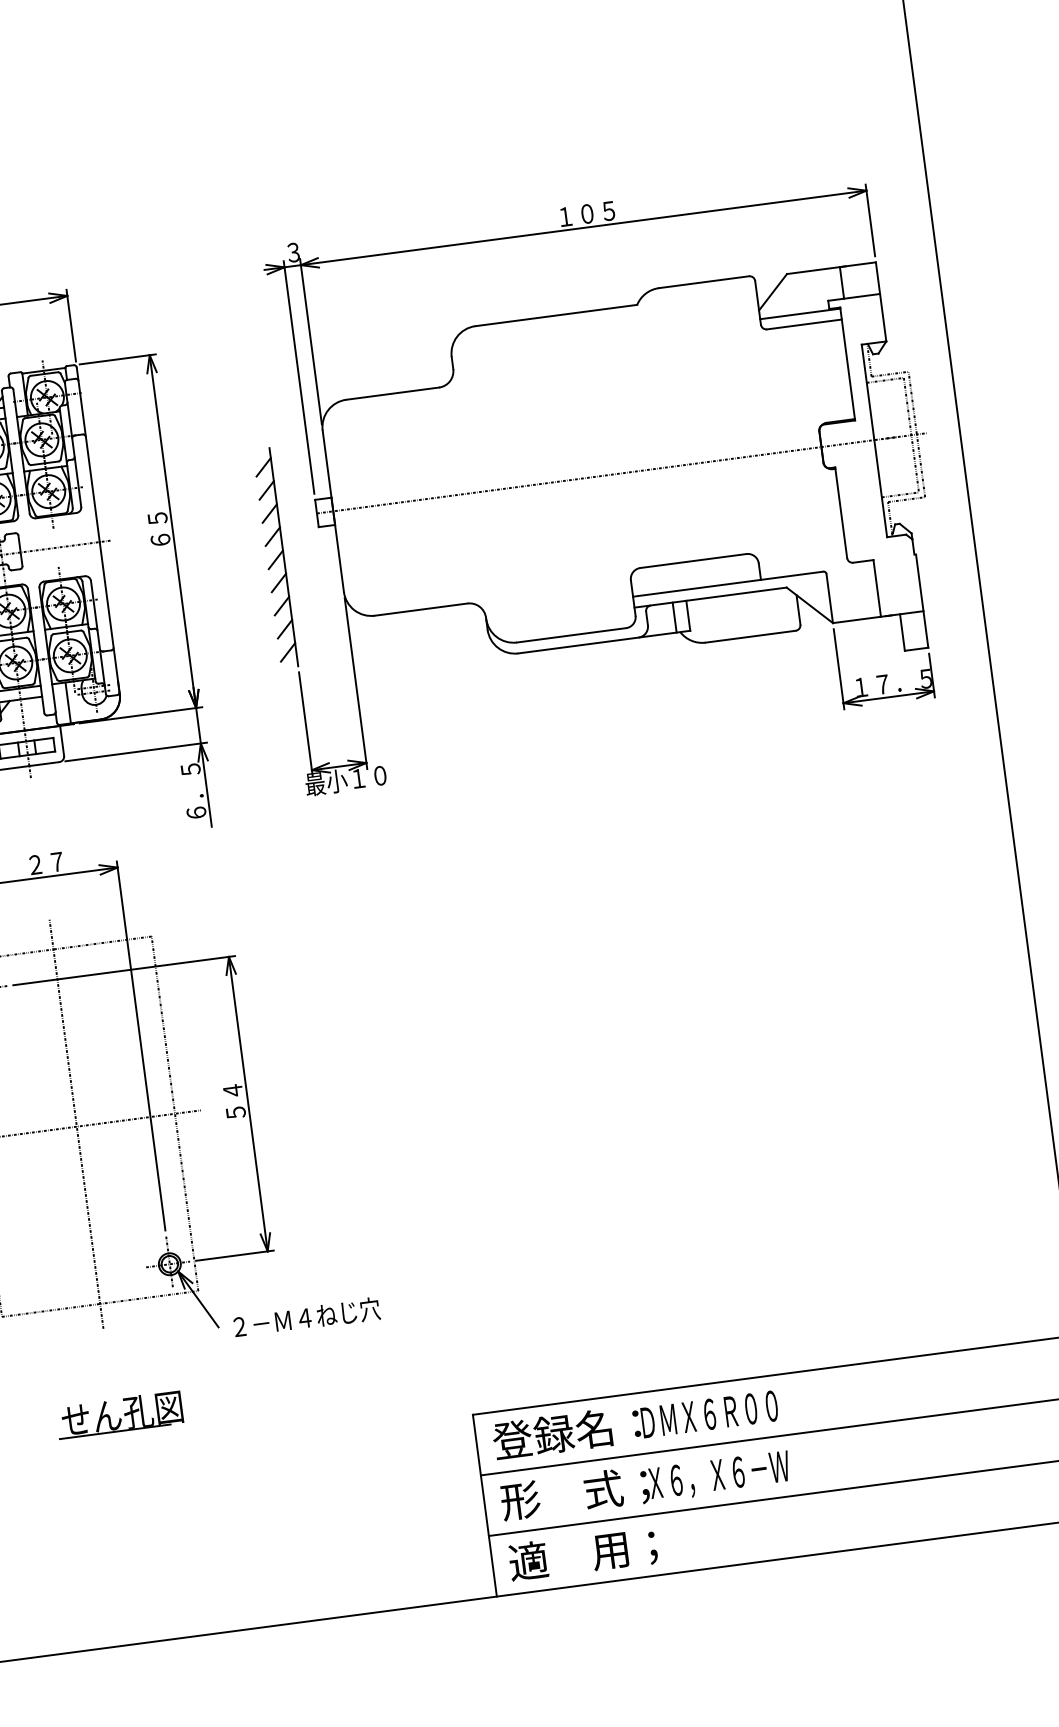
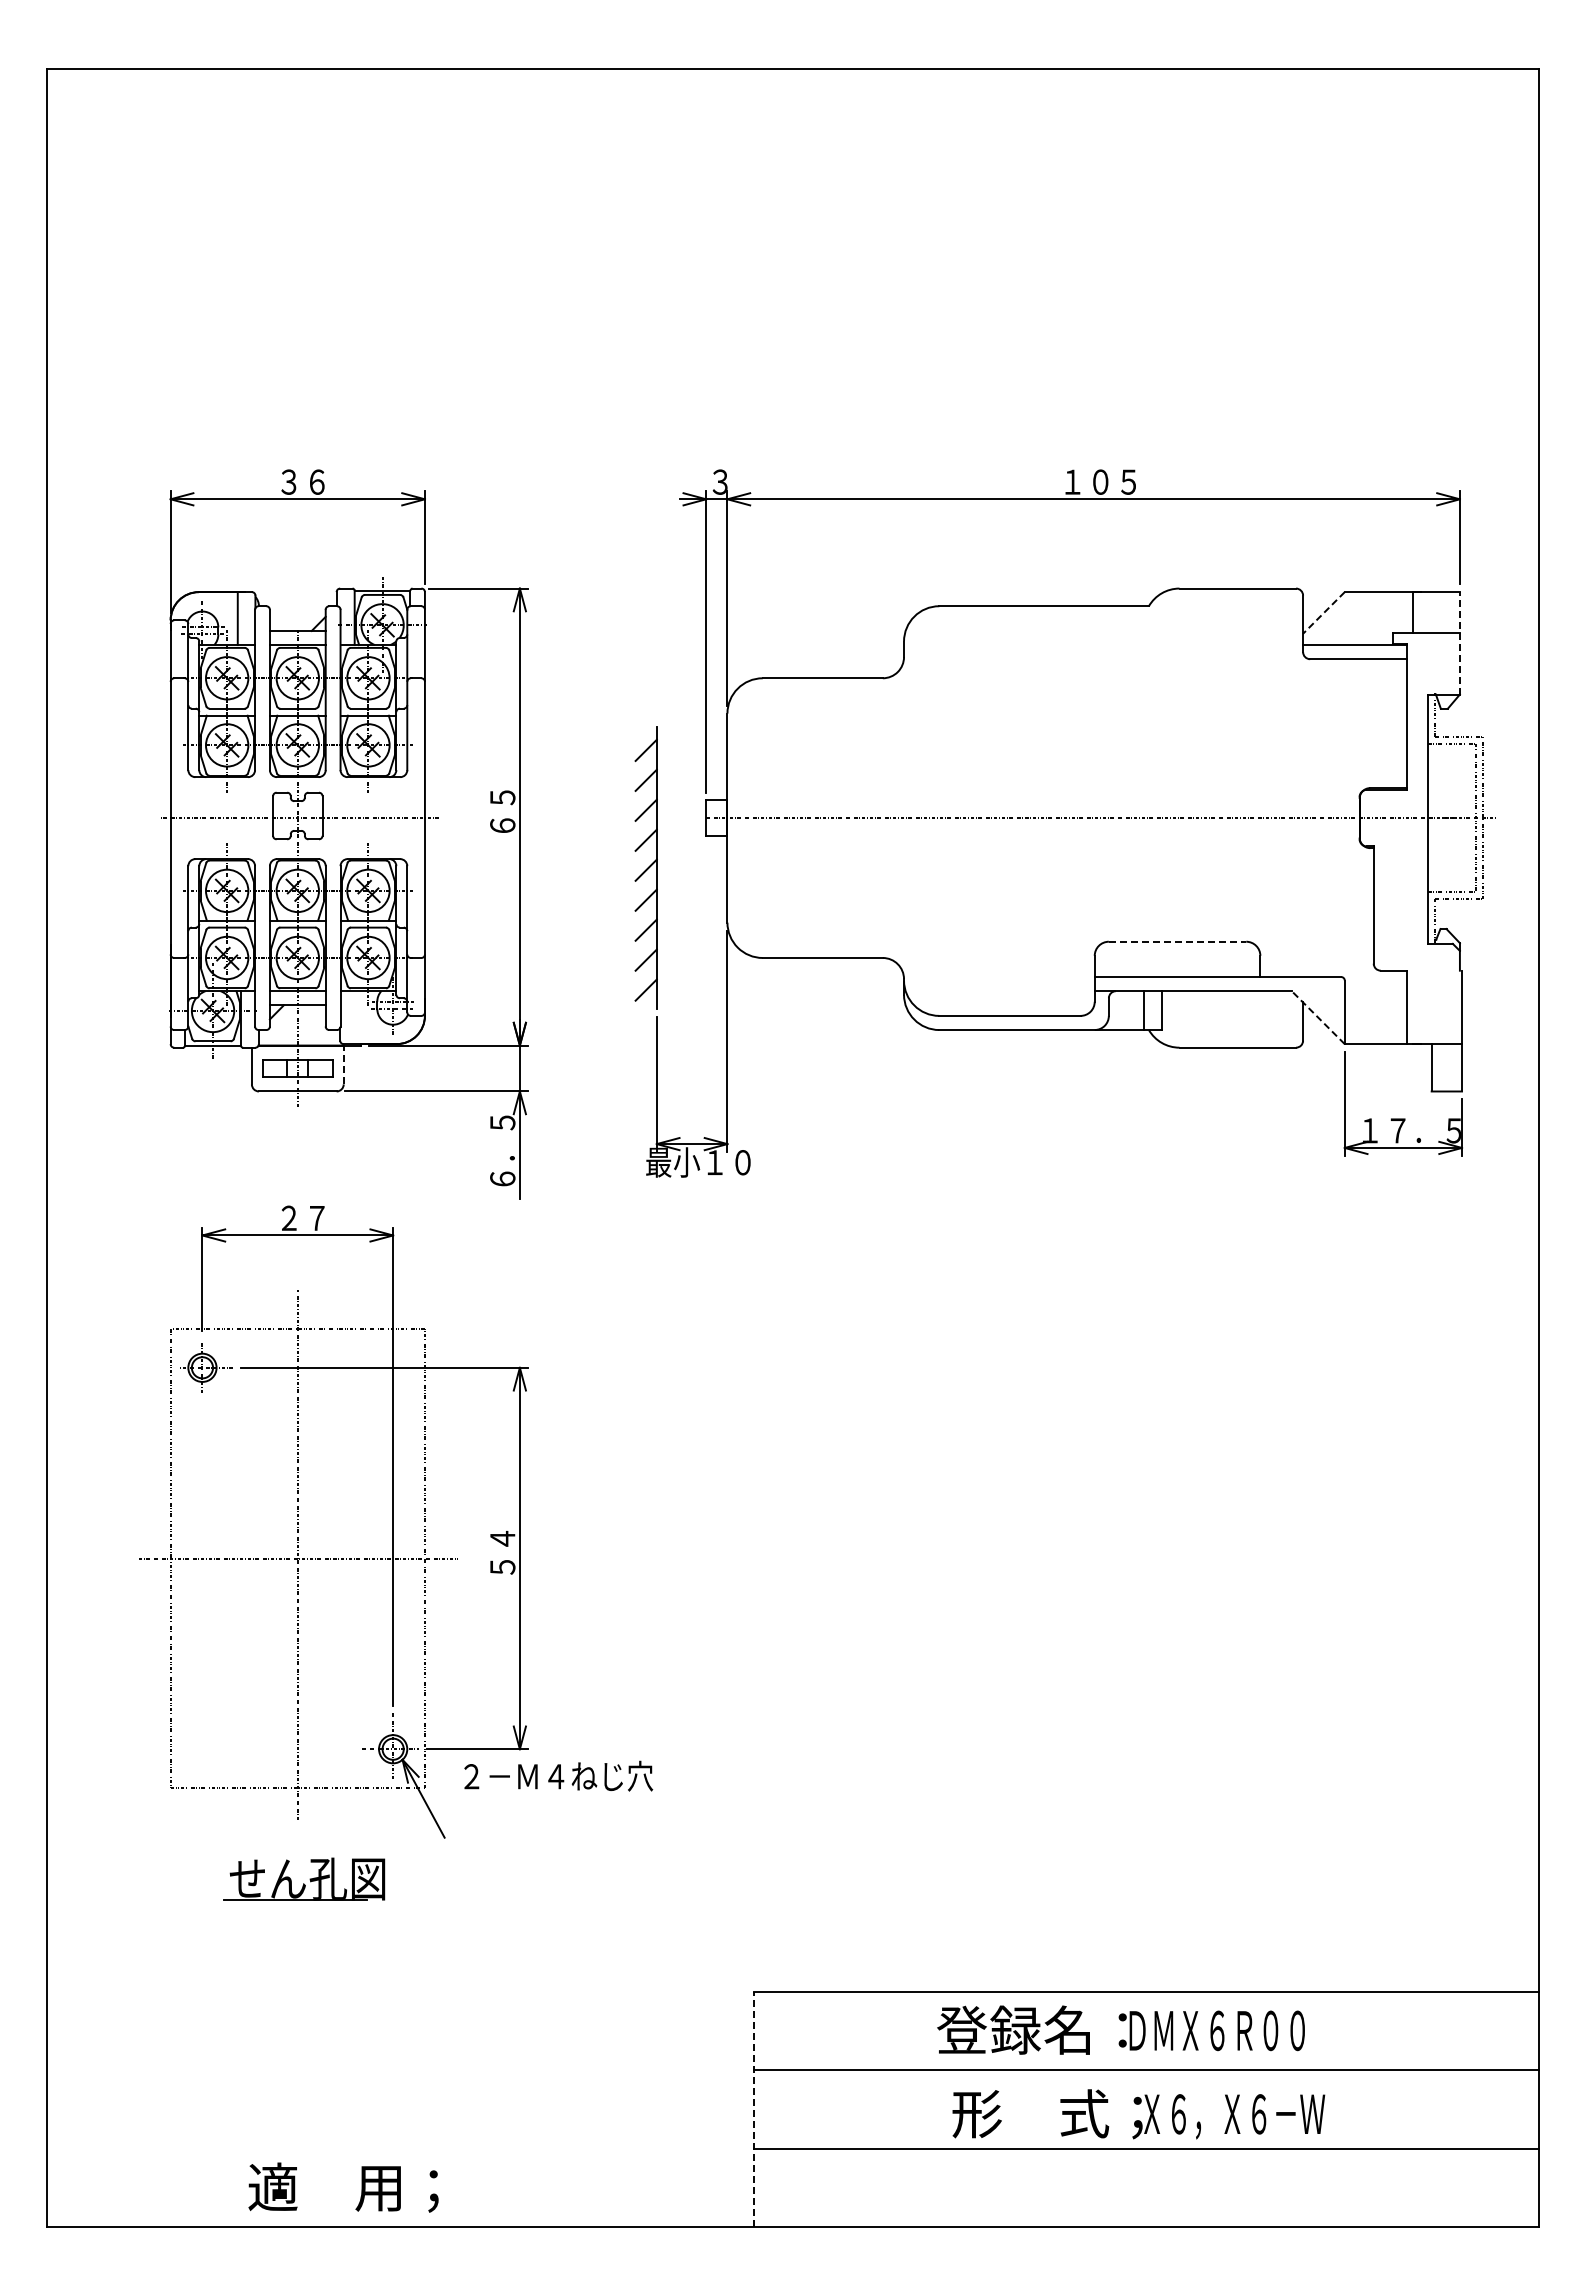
line: (772, 292) -> (1323, 613), solid -> dashed
line: (880, 301) -> (1459, 642), solid -> dashed
line: (693, 560) -> (1177, 941), solid -> dashed
line: (809, 605) -> (1317, 1017), solid -> dashed
line: (67, 702) -> (357, 1017), removed
line: (61, 740) -> (343, 1064), solid -> dashed
text: (306, 1317) -> (558, 1775), moved
part: (119, 1414) -> (304, 1878), moved
text: (634, 1423) -> (1120, 2029), moved
text: (645, 1484) -> (1138, 2114), moved
line: (484, 1505) -> (753, 2109), solid -> dashed
text: (582, 1554) -> (343, 2187), moved

